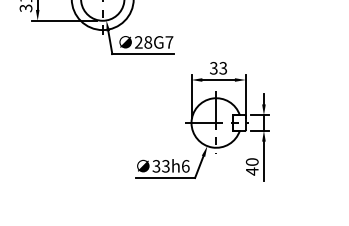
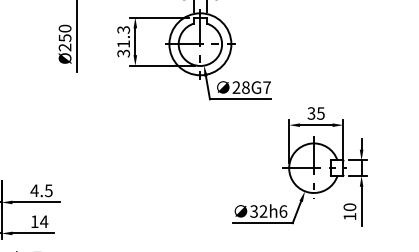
text: (222, 67) -> (320, 112), 33 -> 35
text: (165, 166) -> (263, 211), 33h6 -> 32h6
text: (251, 171) -> (349, 216), 40 -> 10

